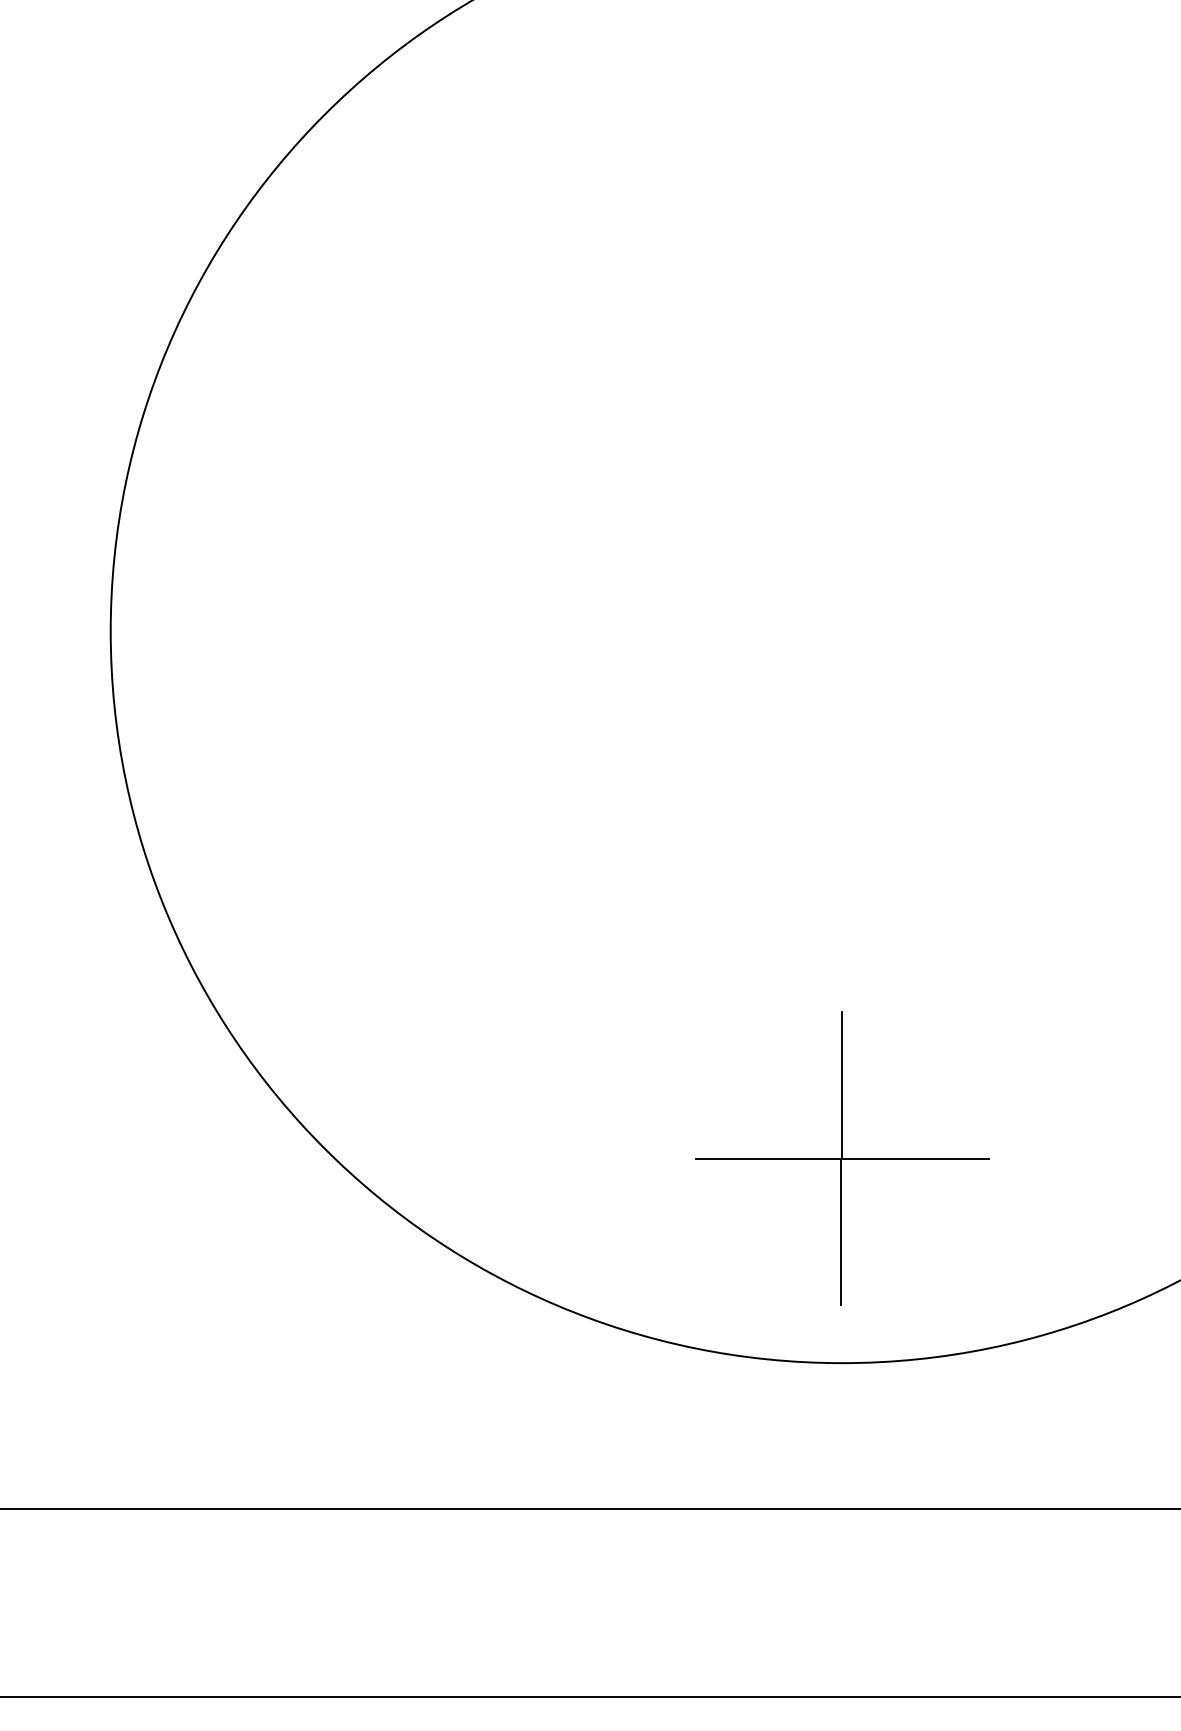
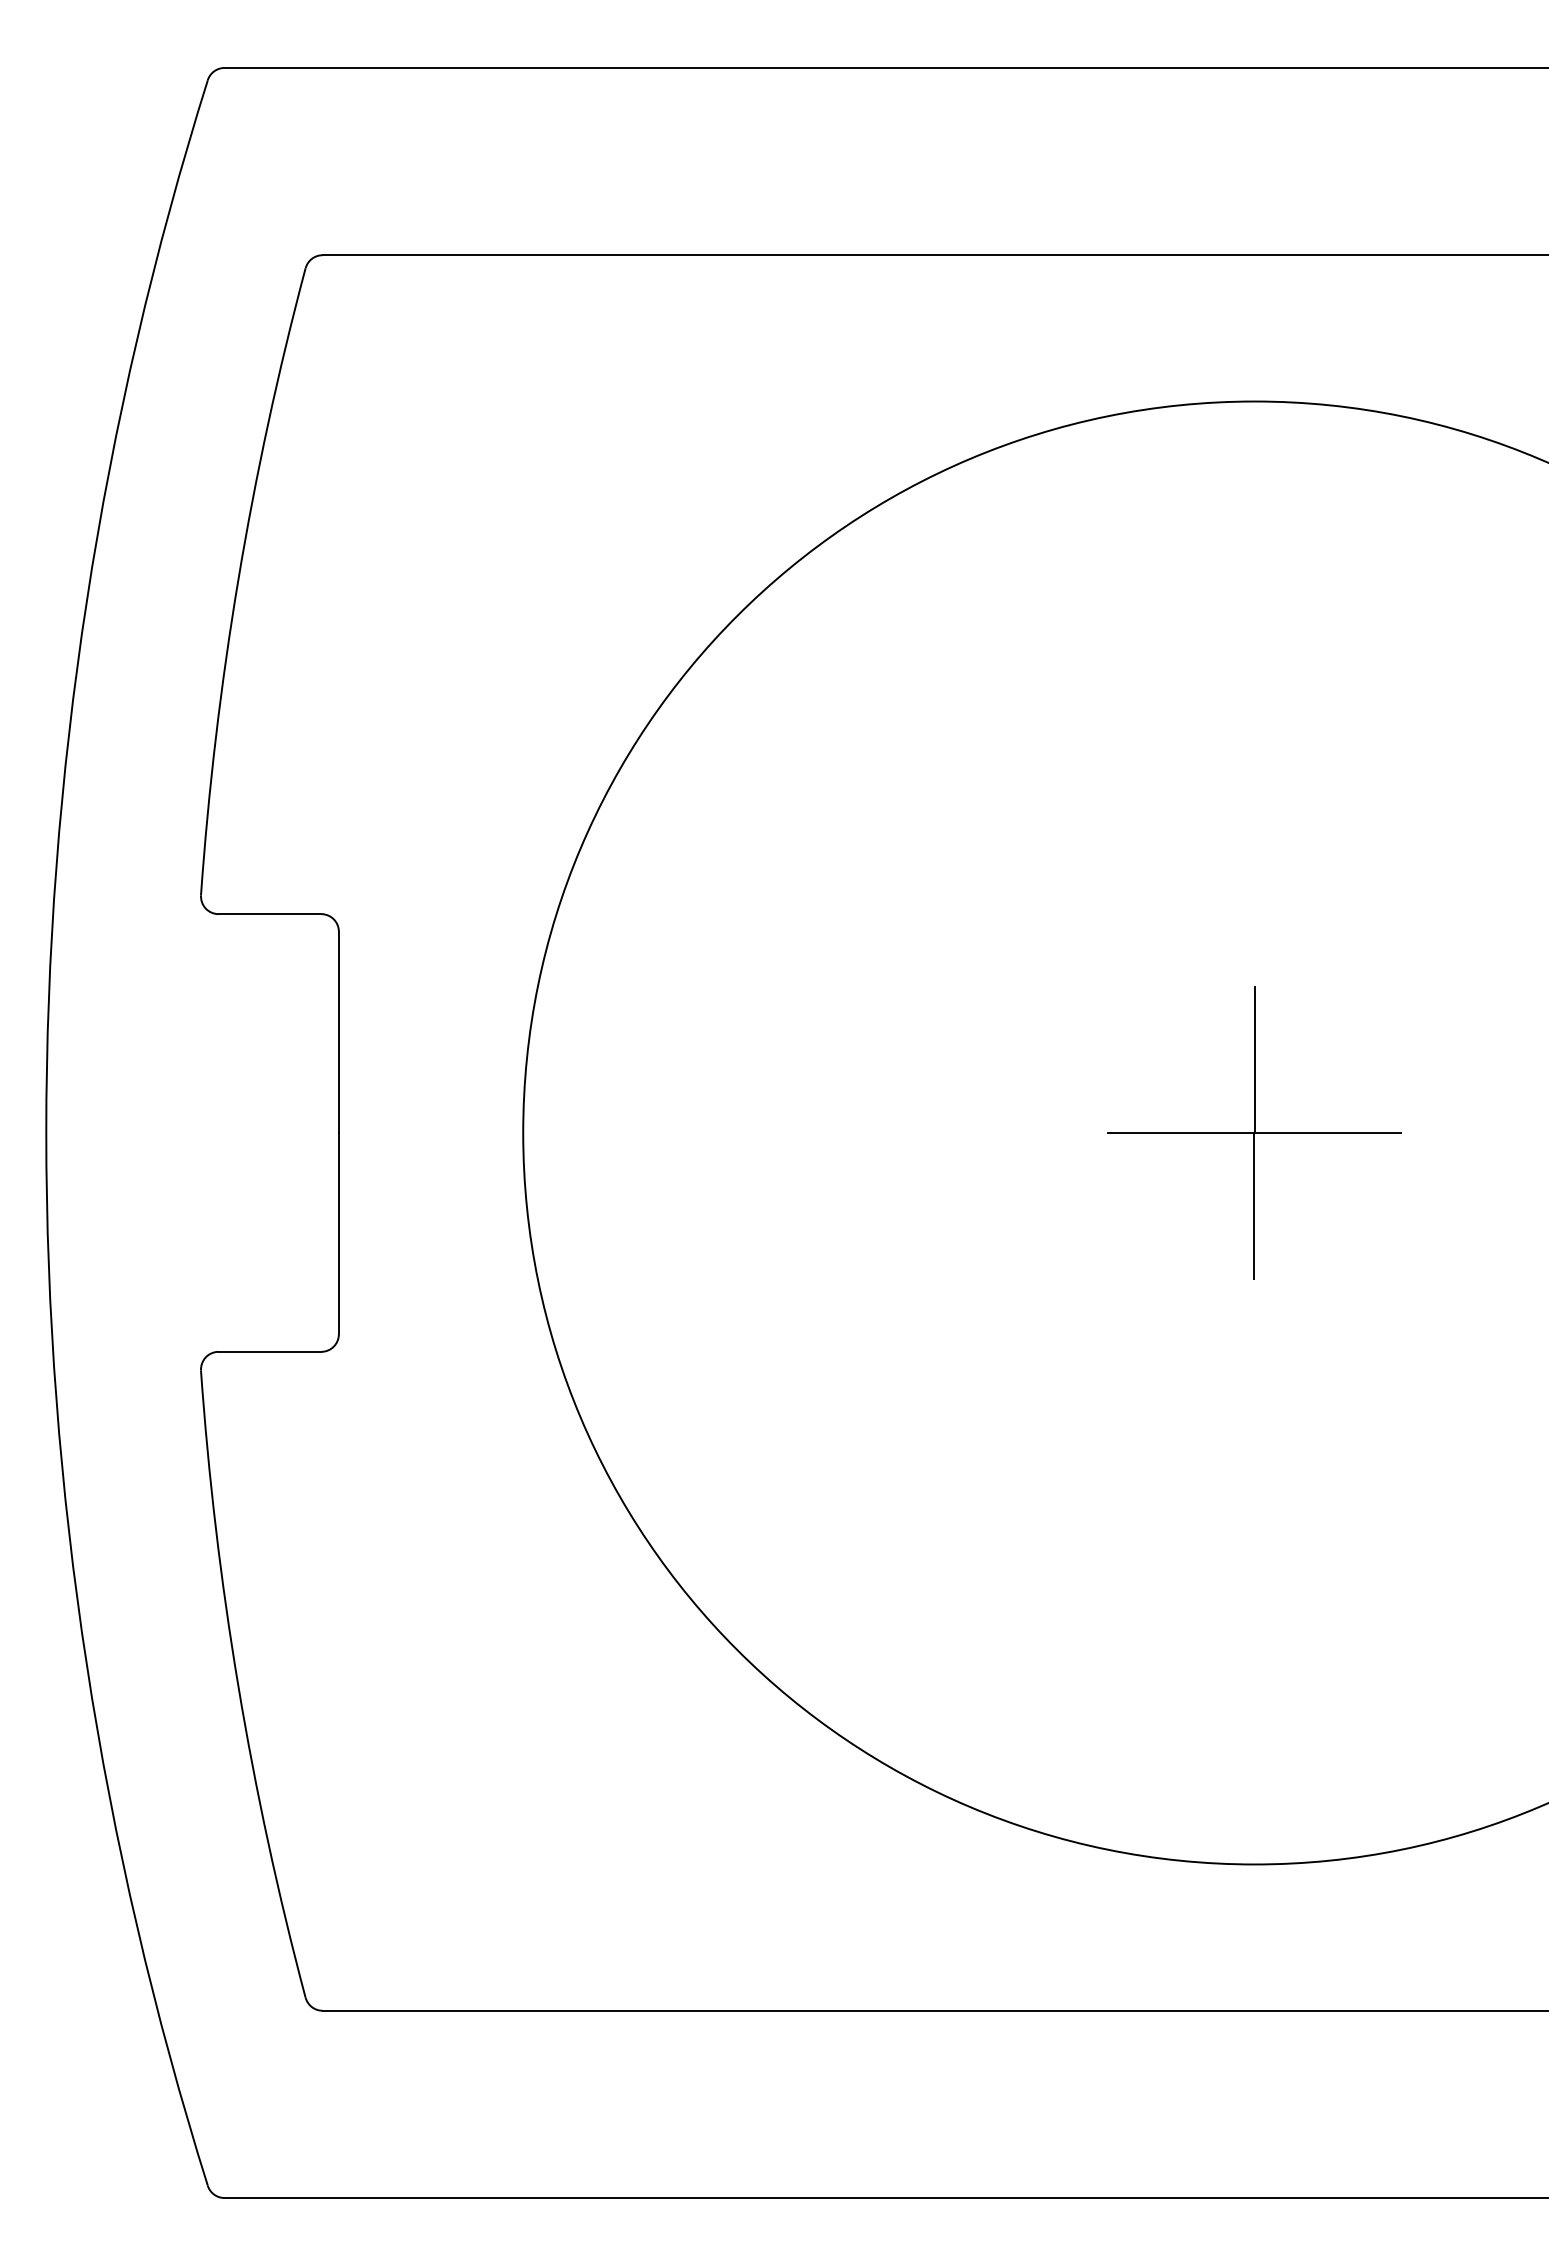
part: (842, 1158) -> (1254, 1132), moved

